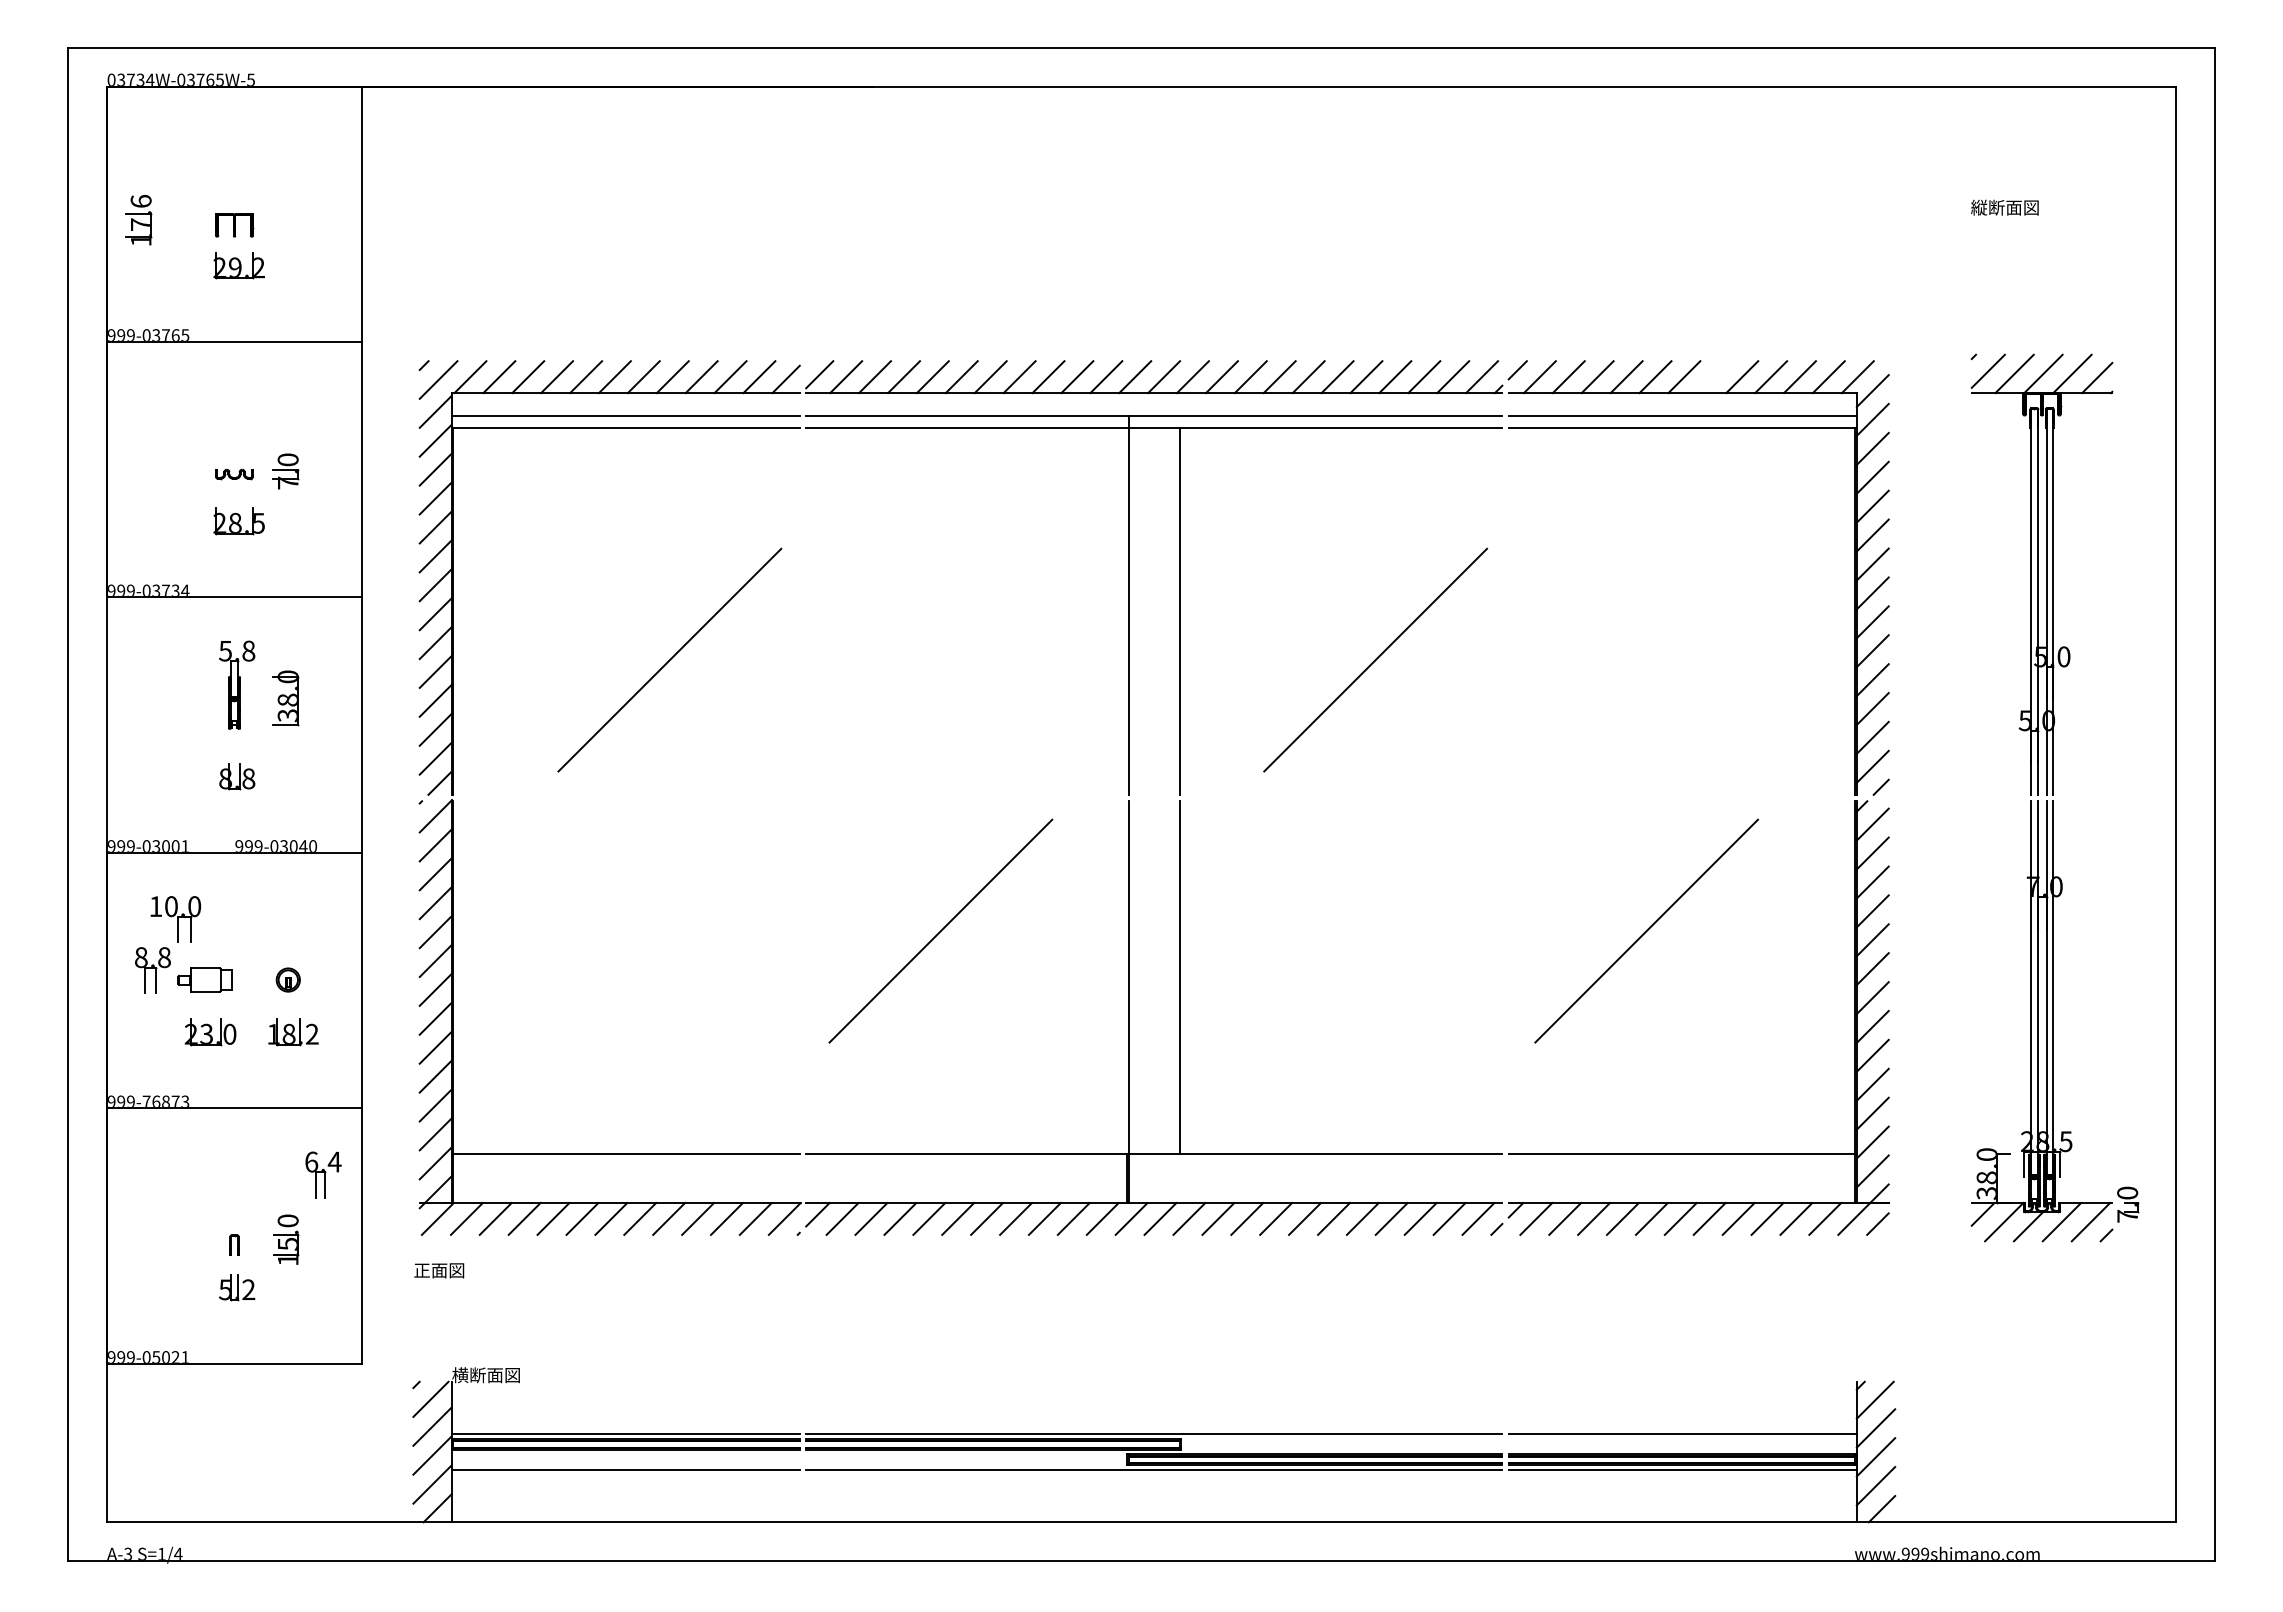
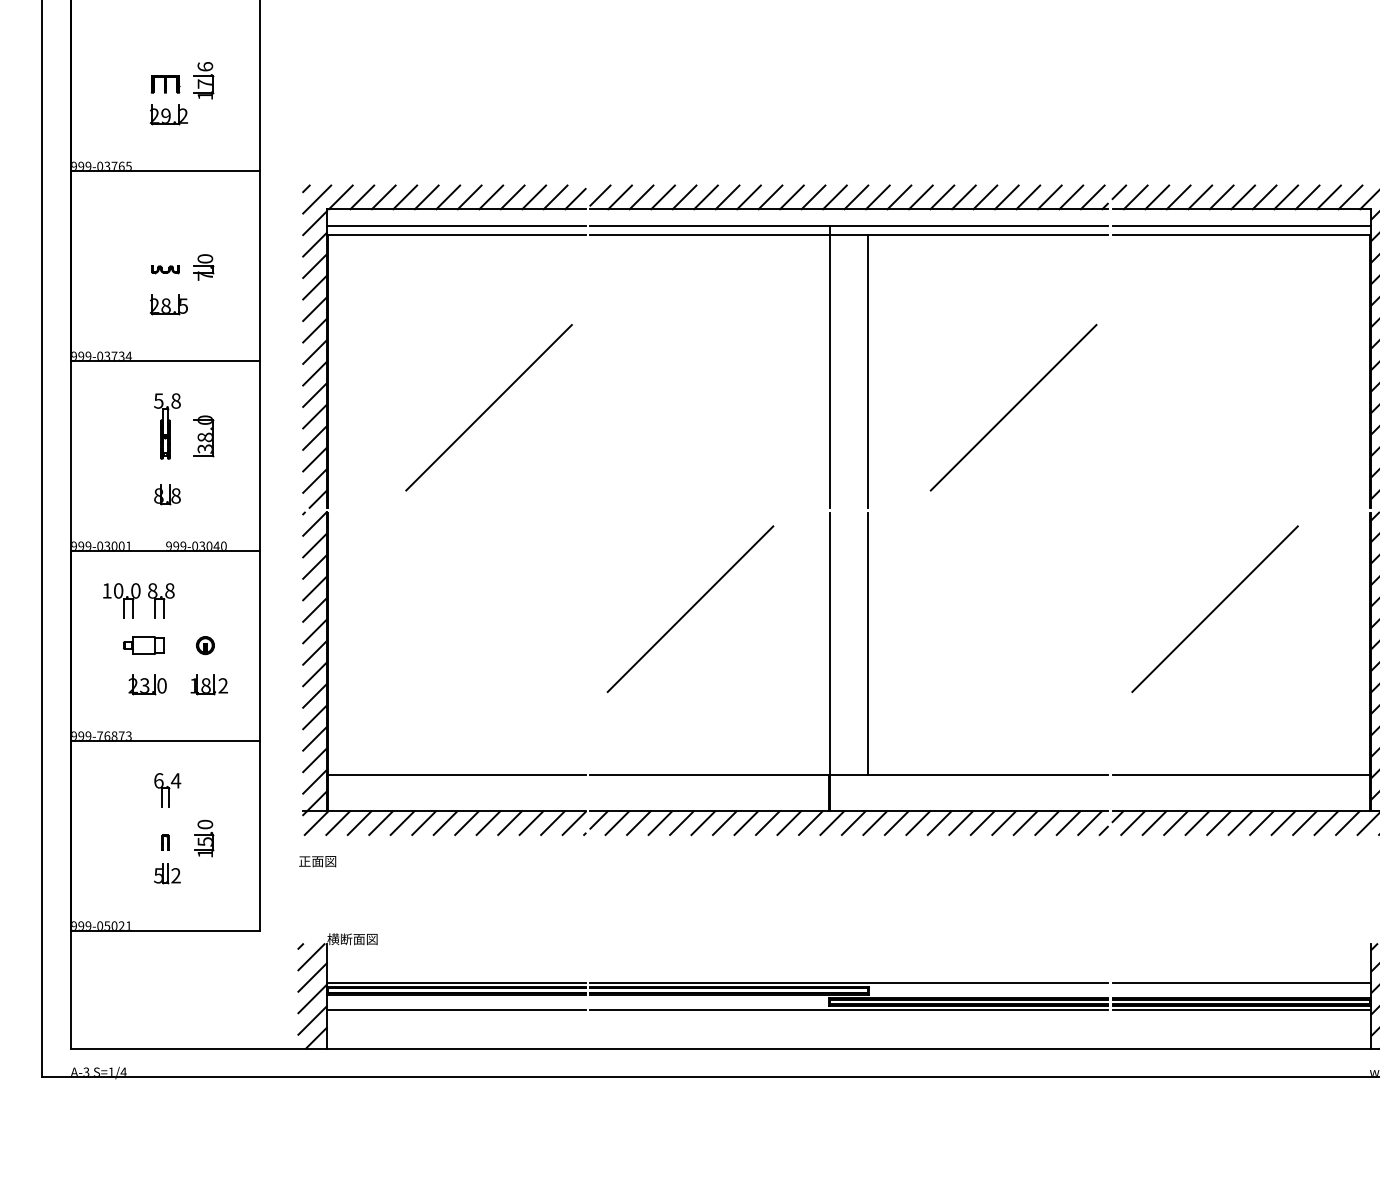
part: (138, 220) -> (203, 80), moved
line: (1713, 377) -> (1264, 197), added
part: (152, 970) -> (161, 600), moved
part: (323, 1174) -> (167, 790), moved

